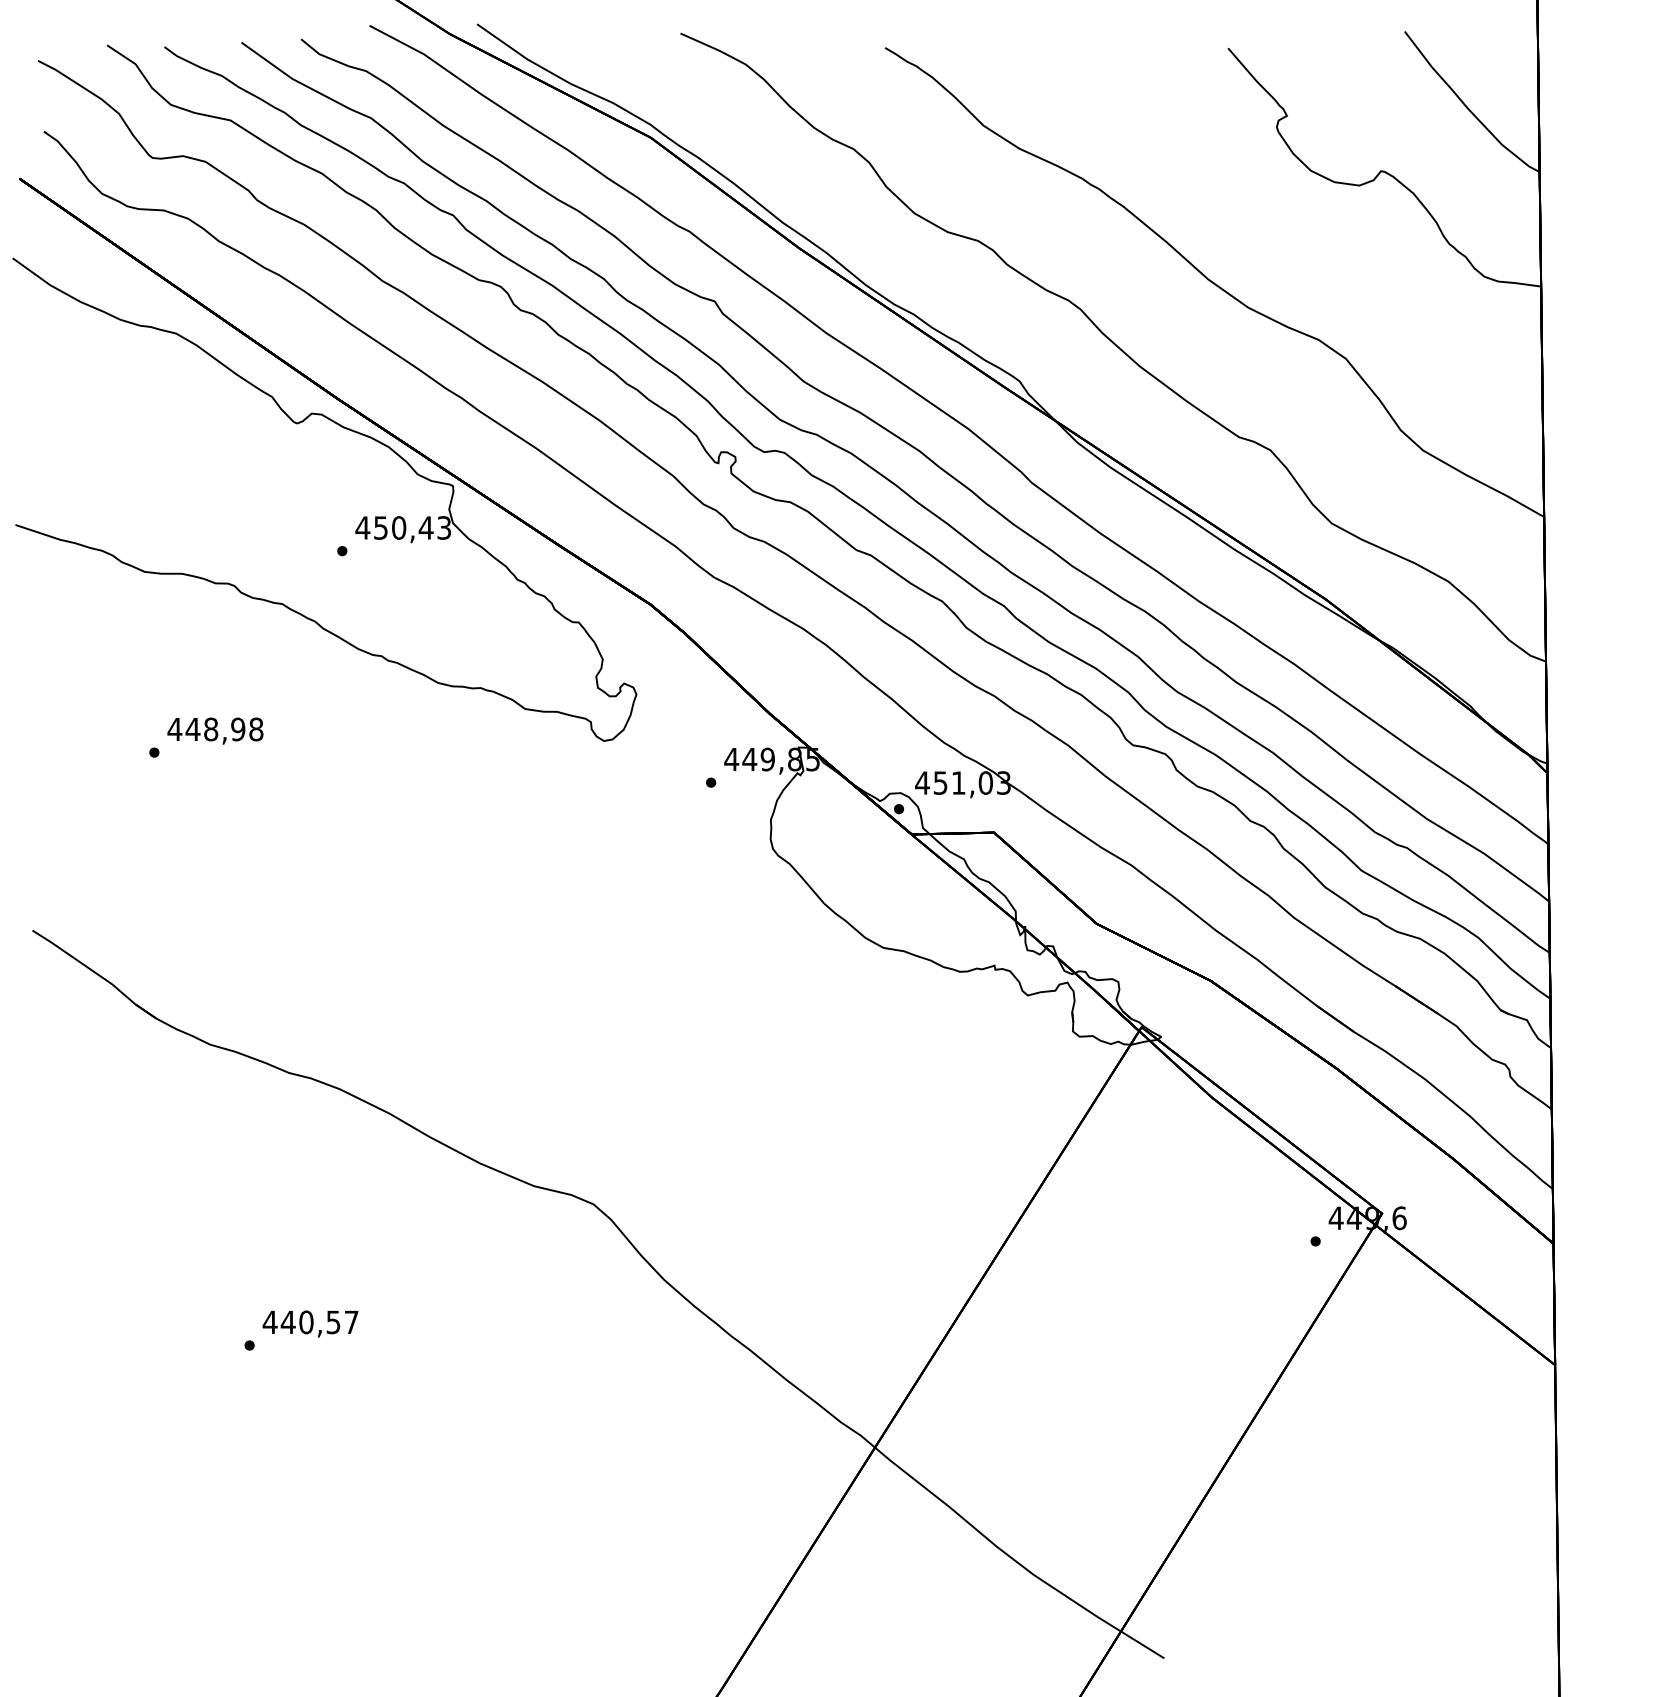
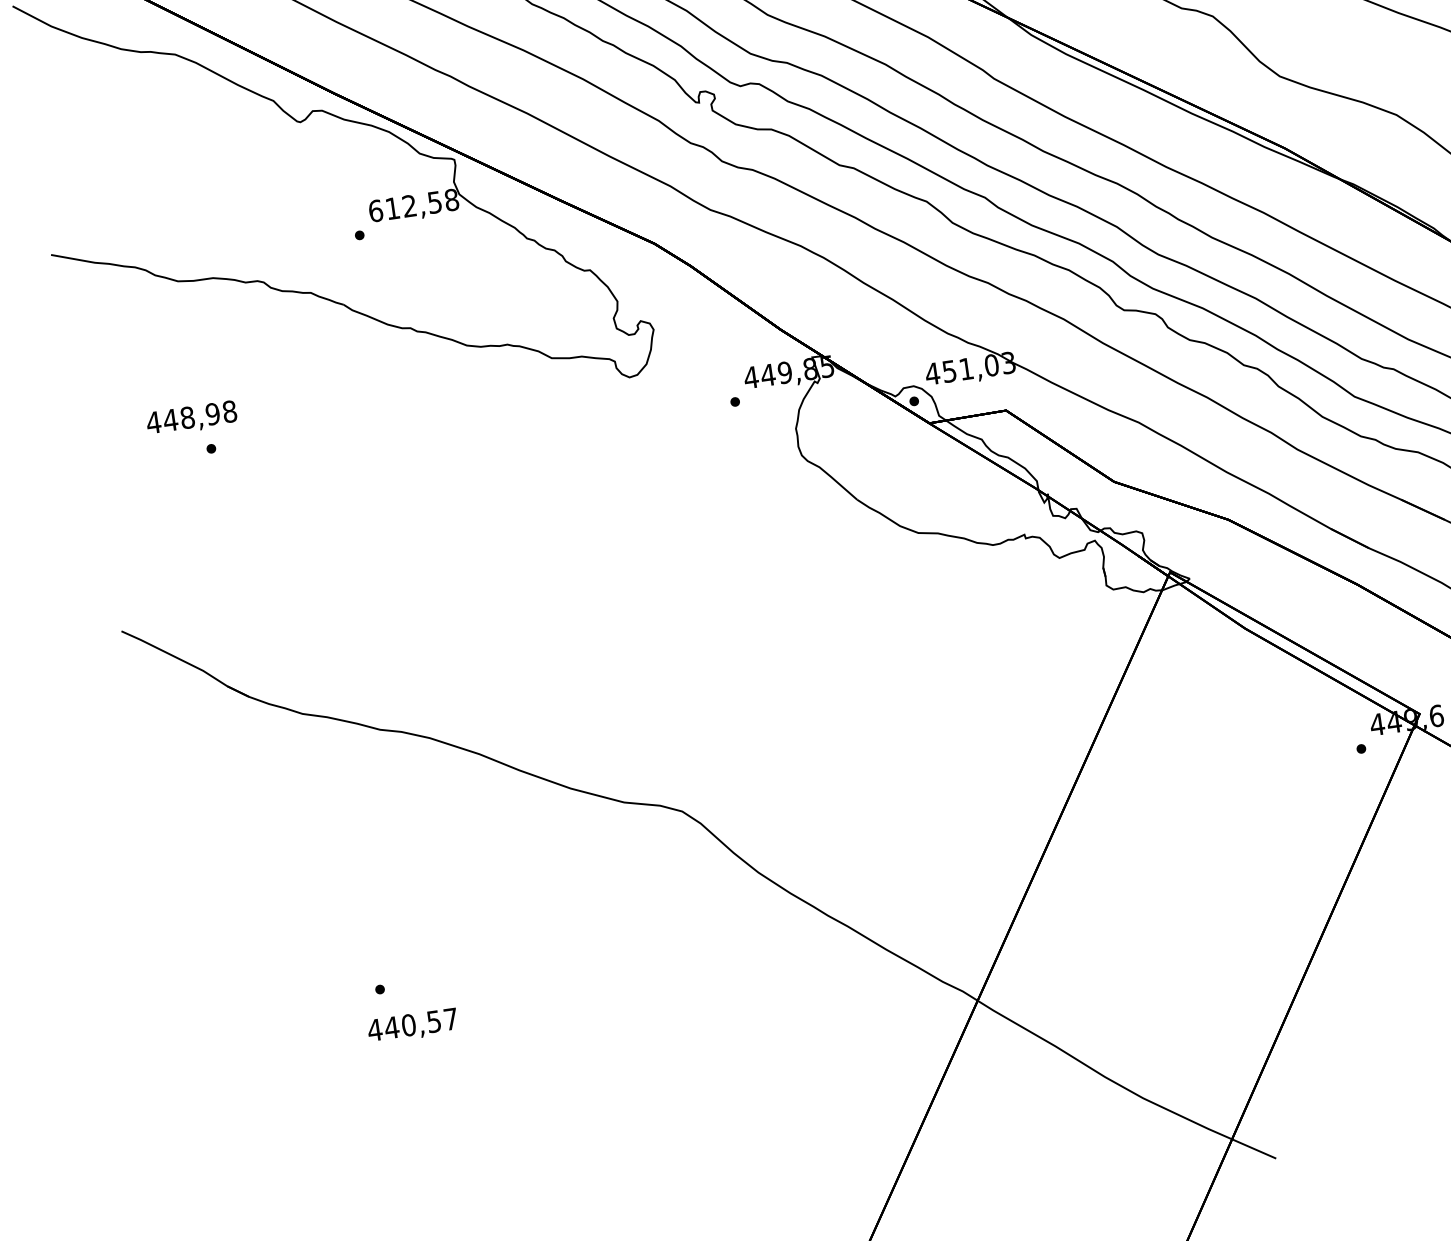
text: (403, 527) -> (413, 205), 450,43 -> 612,58
text: (215, 730) -> (191, 418), moved
text: (310, 1323) -> (412, 1025), moved

